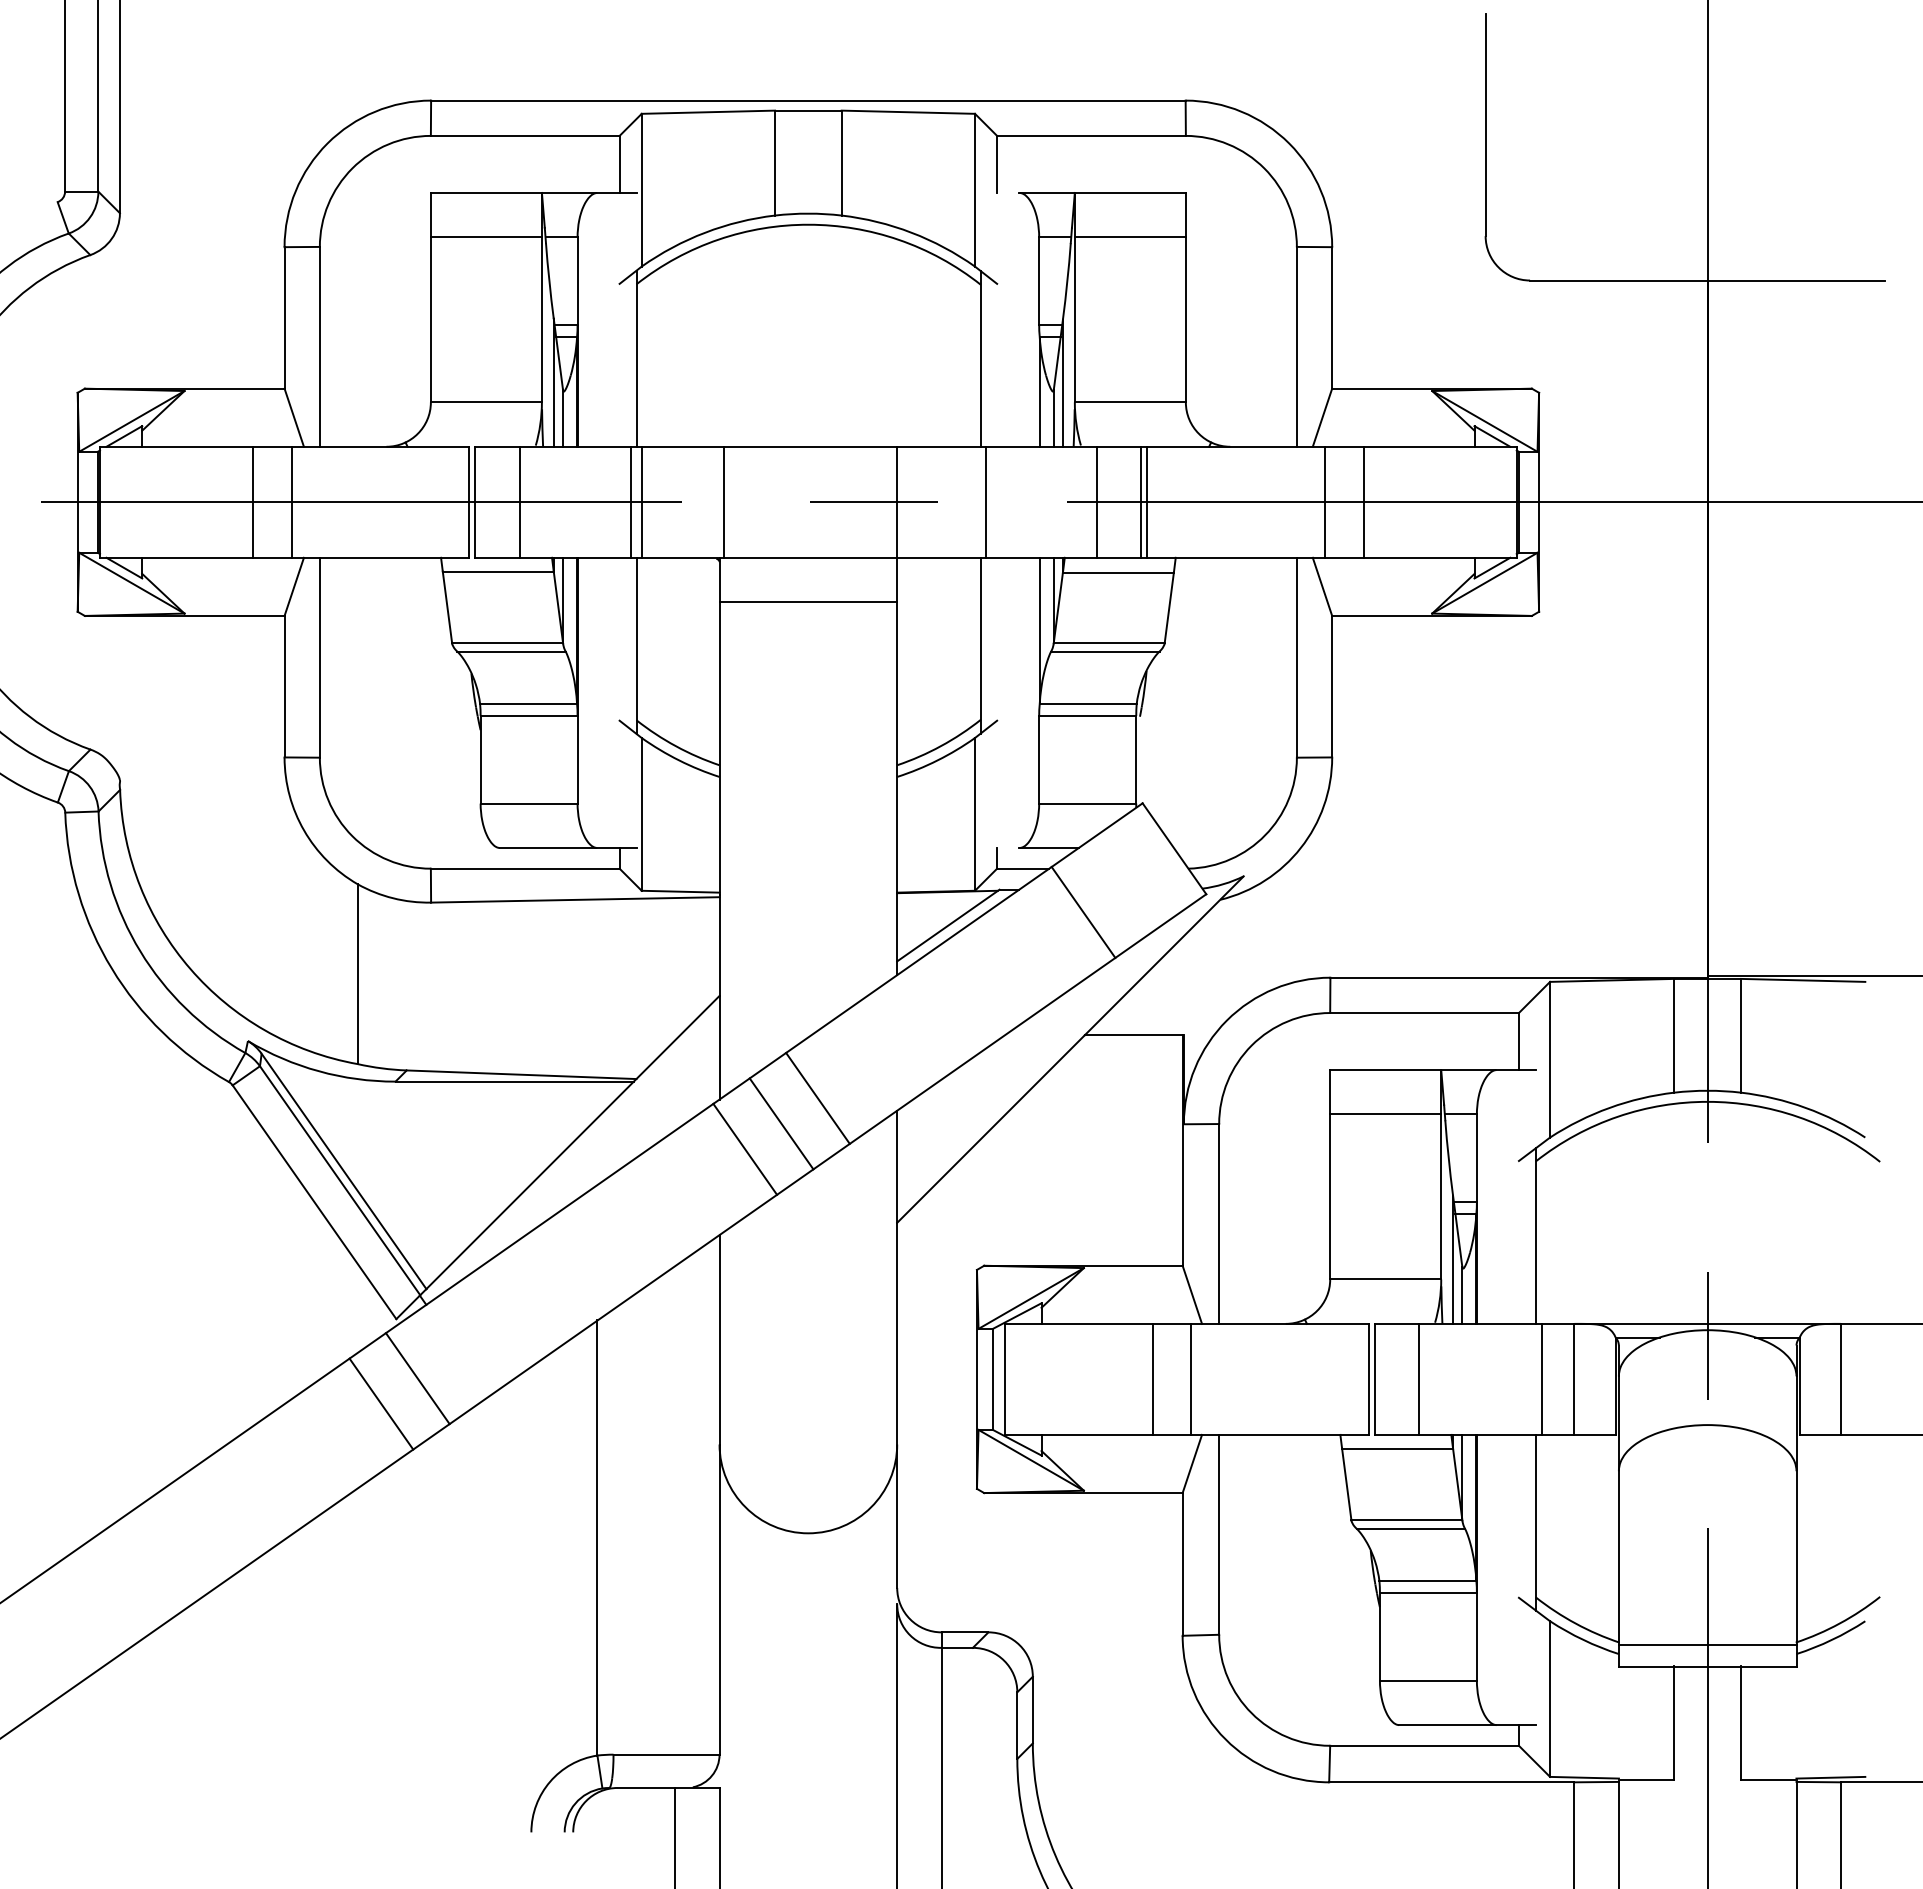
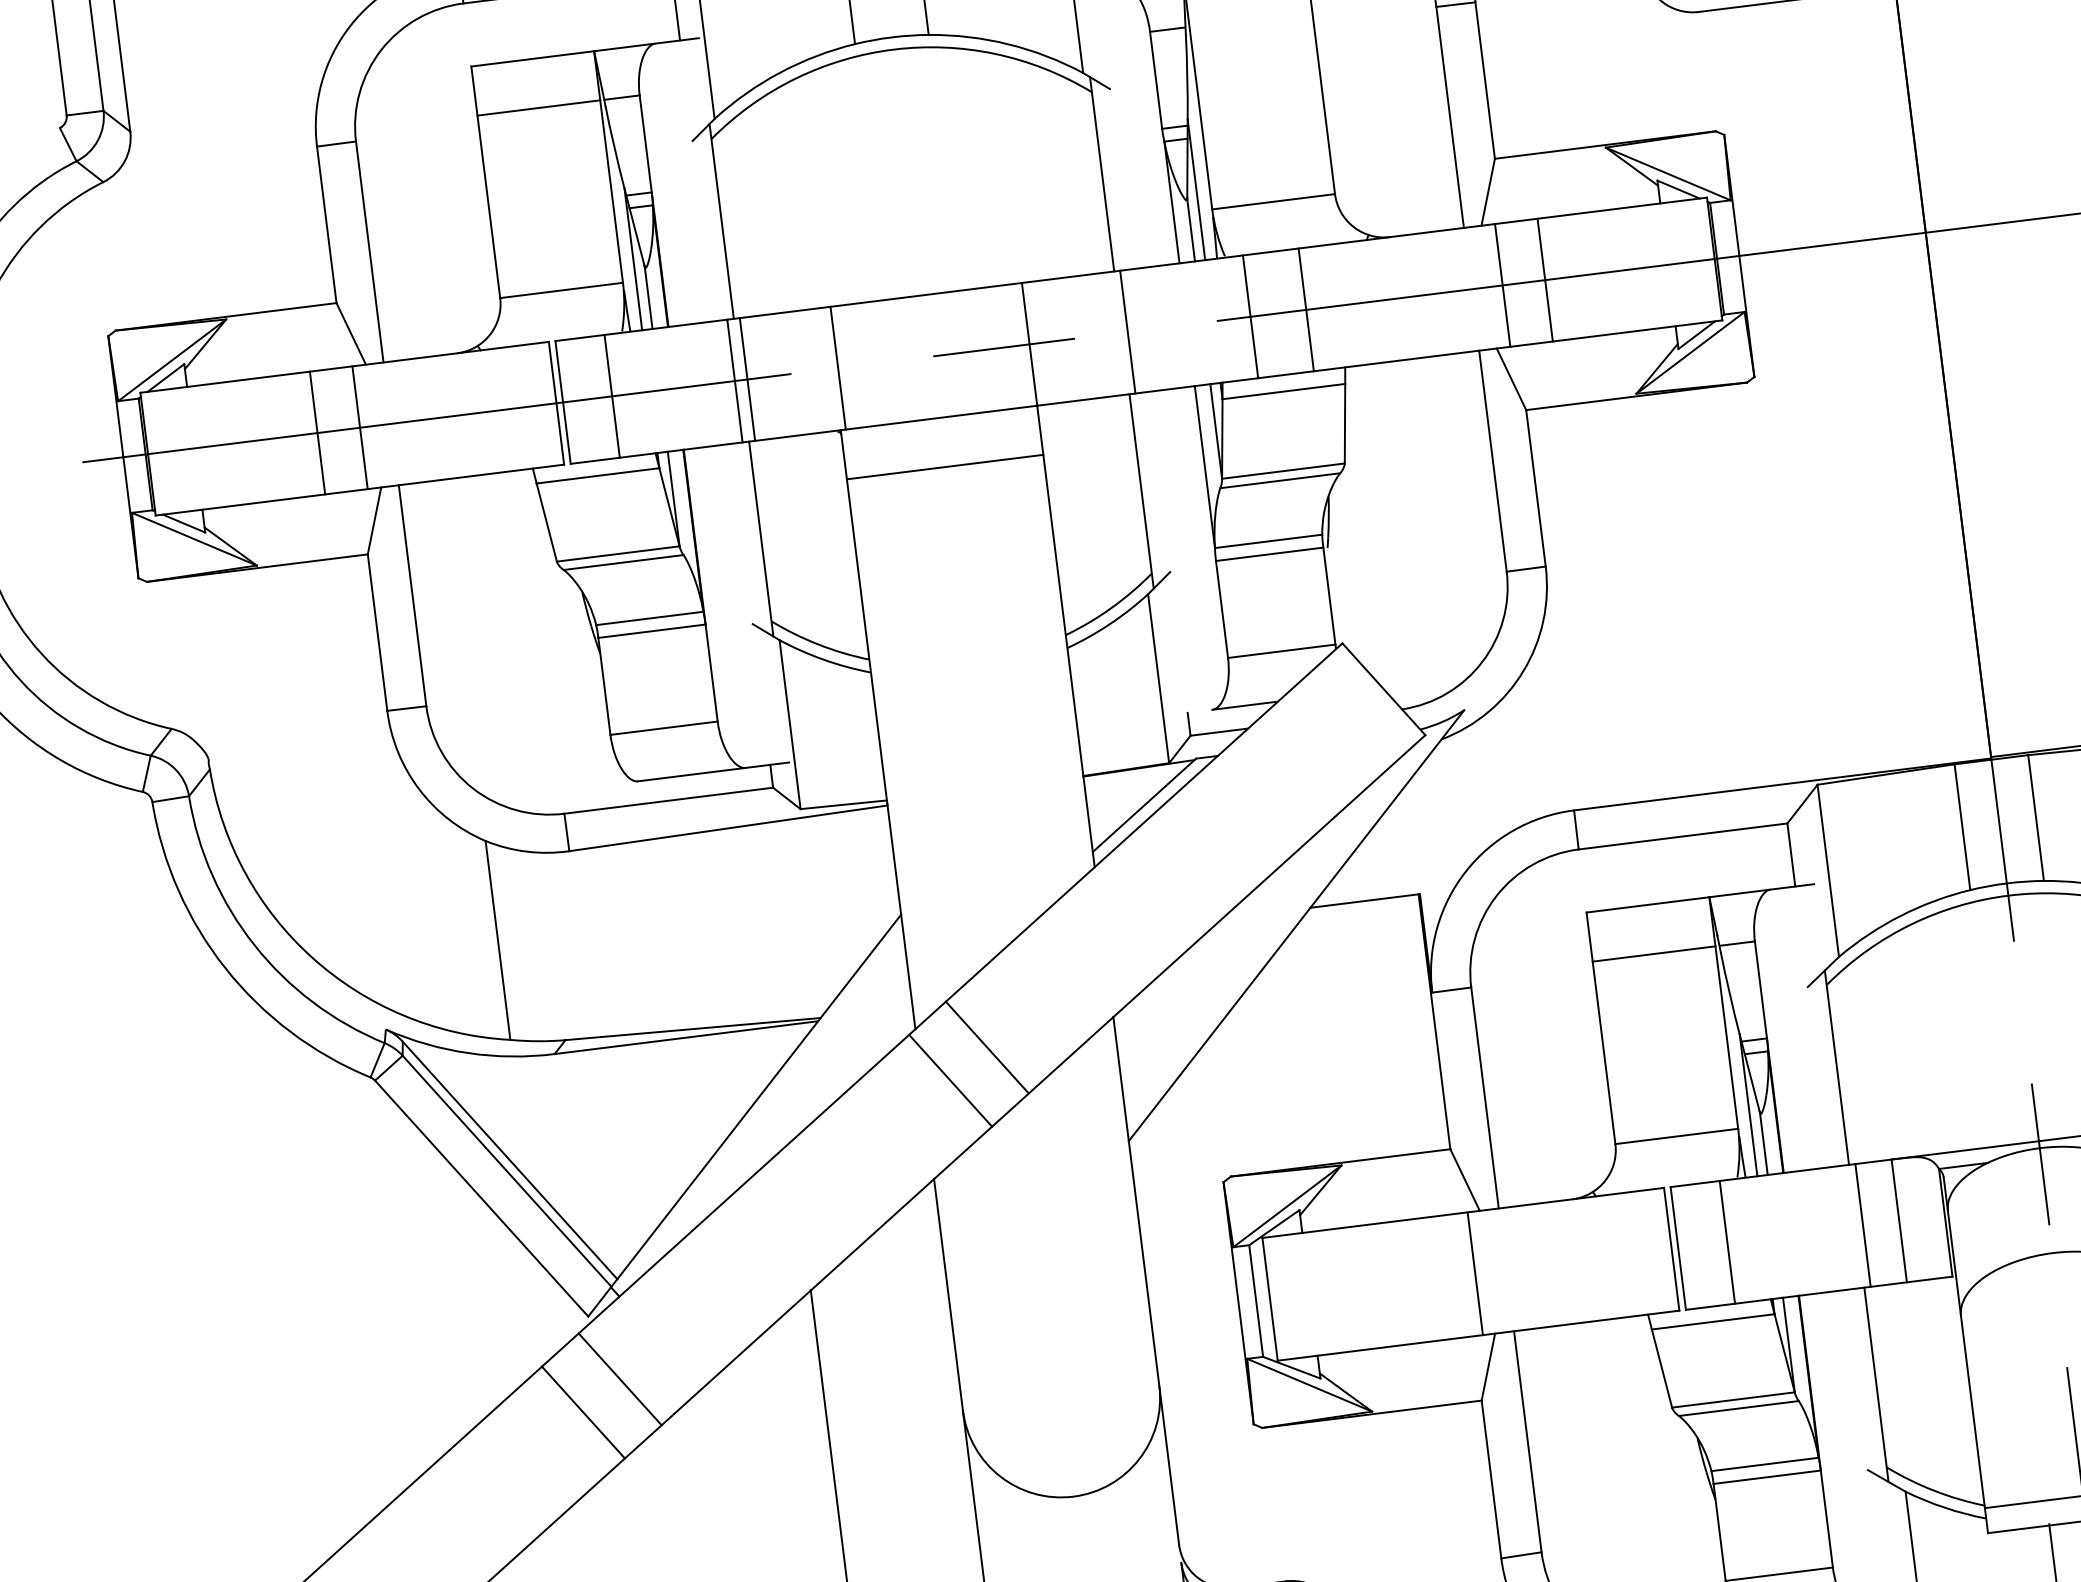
line: (1129, 237) -> (1249, 19), removed
line: (1141, 501) -> (1299, 309), removed
line: (1083, 912) -> (1292, 772), removed
line: (817, 1097) -> (1023, 1013), removed
line: (1152, 1378) -> (1432, 1278), removed

